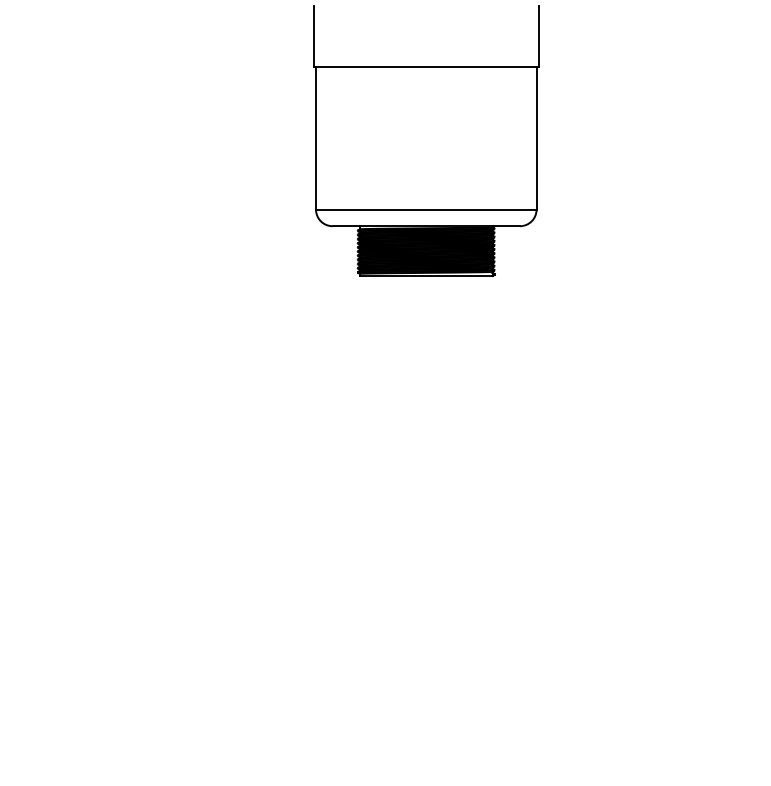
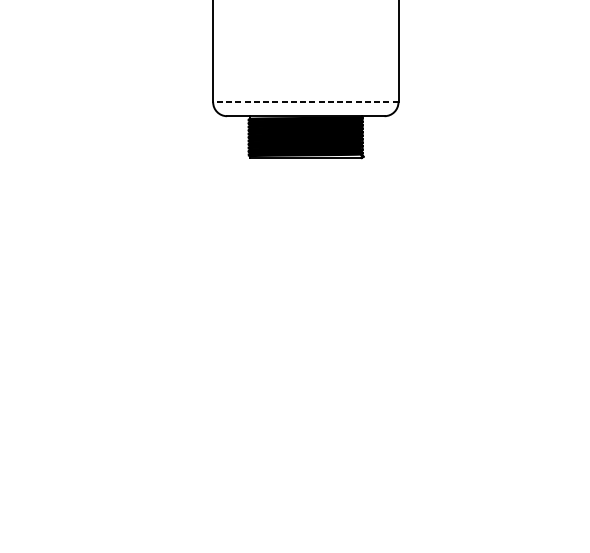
line: (425, 209) -> (305, 102), solid -> dashed

